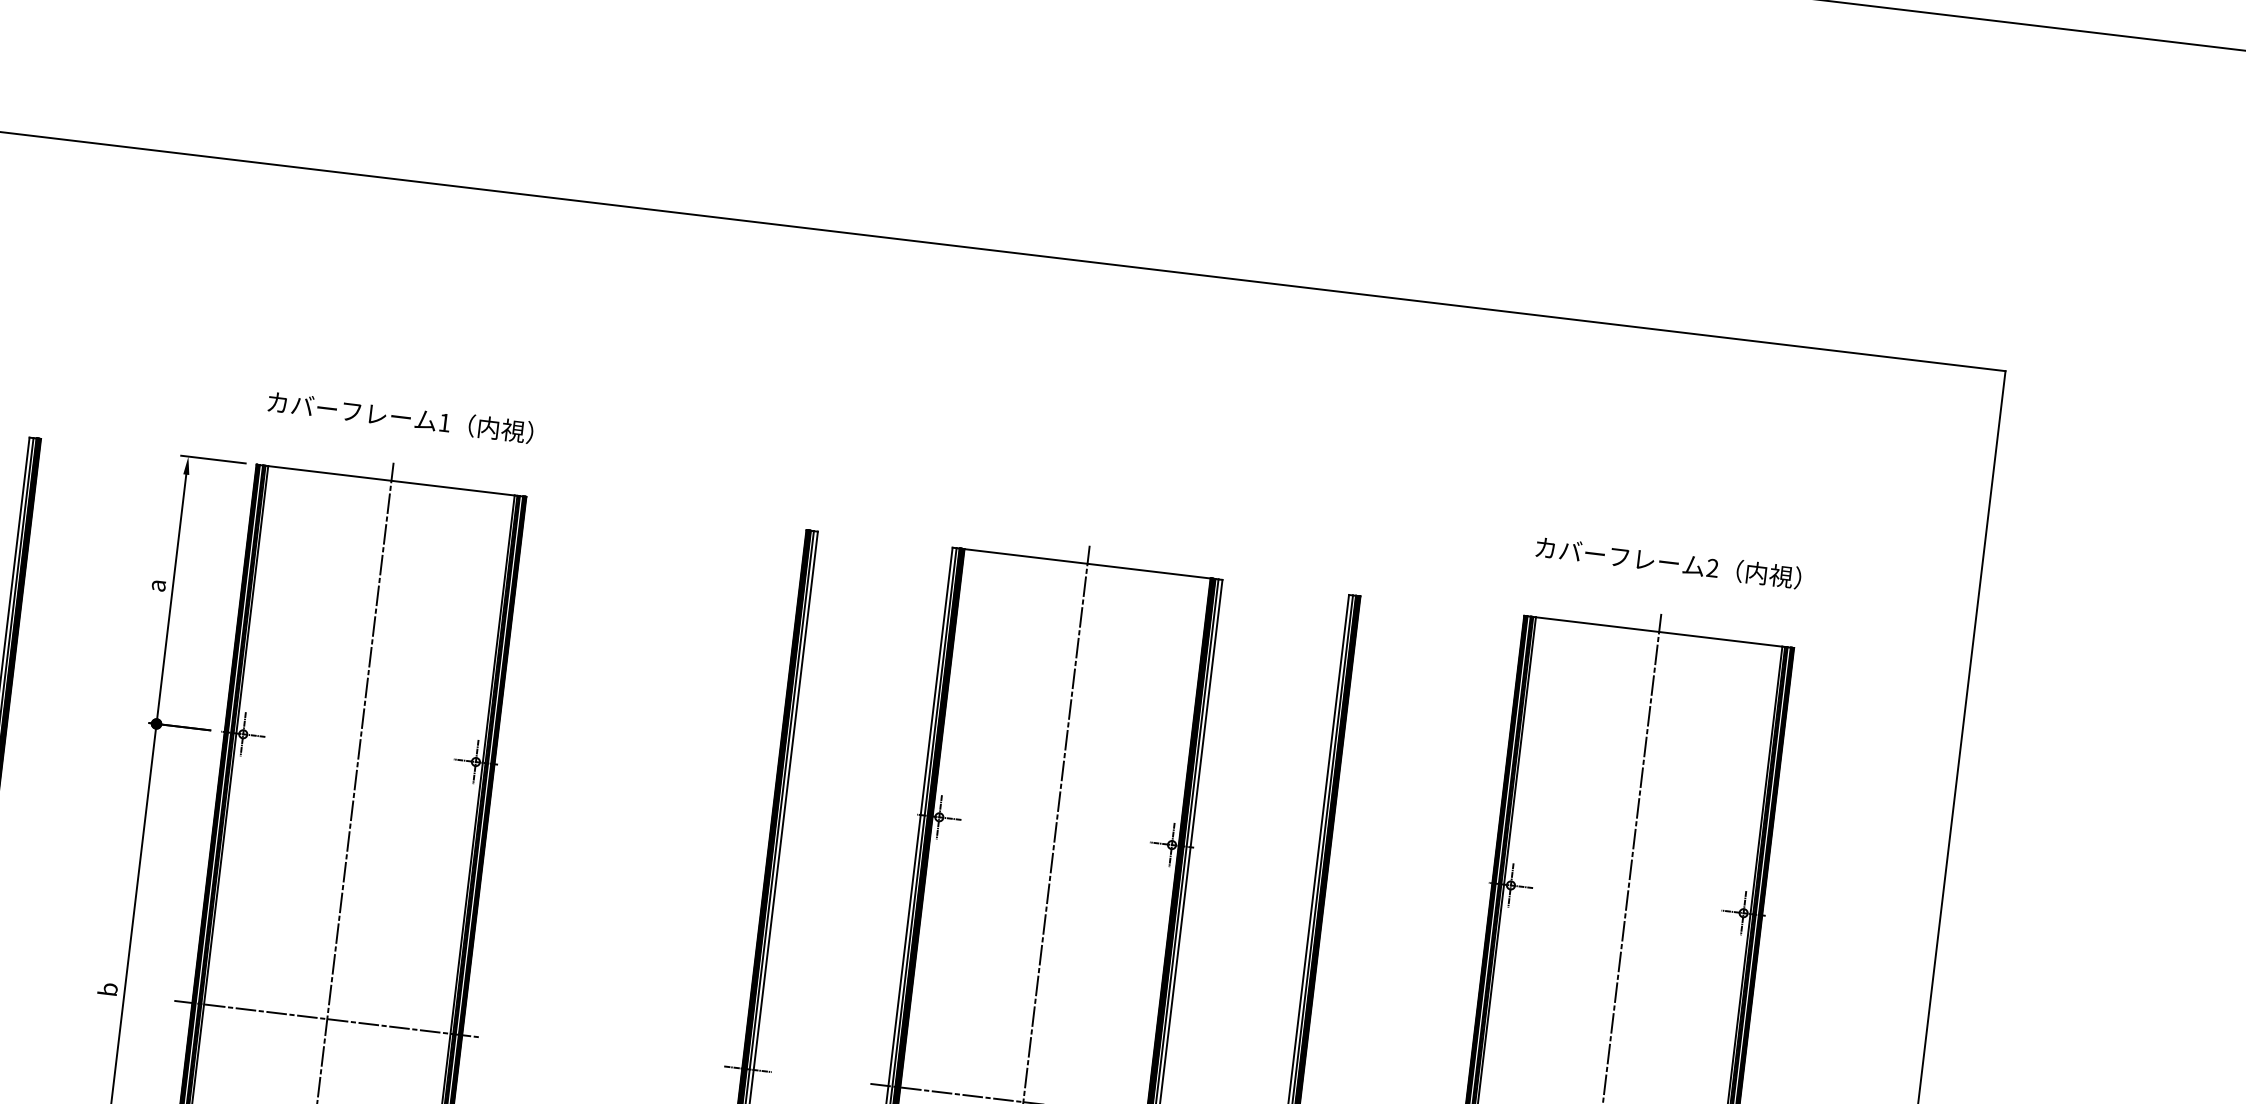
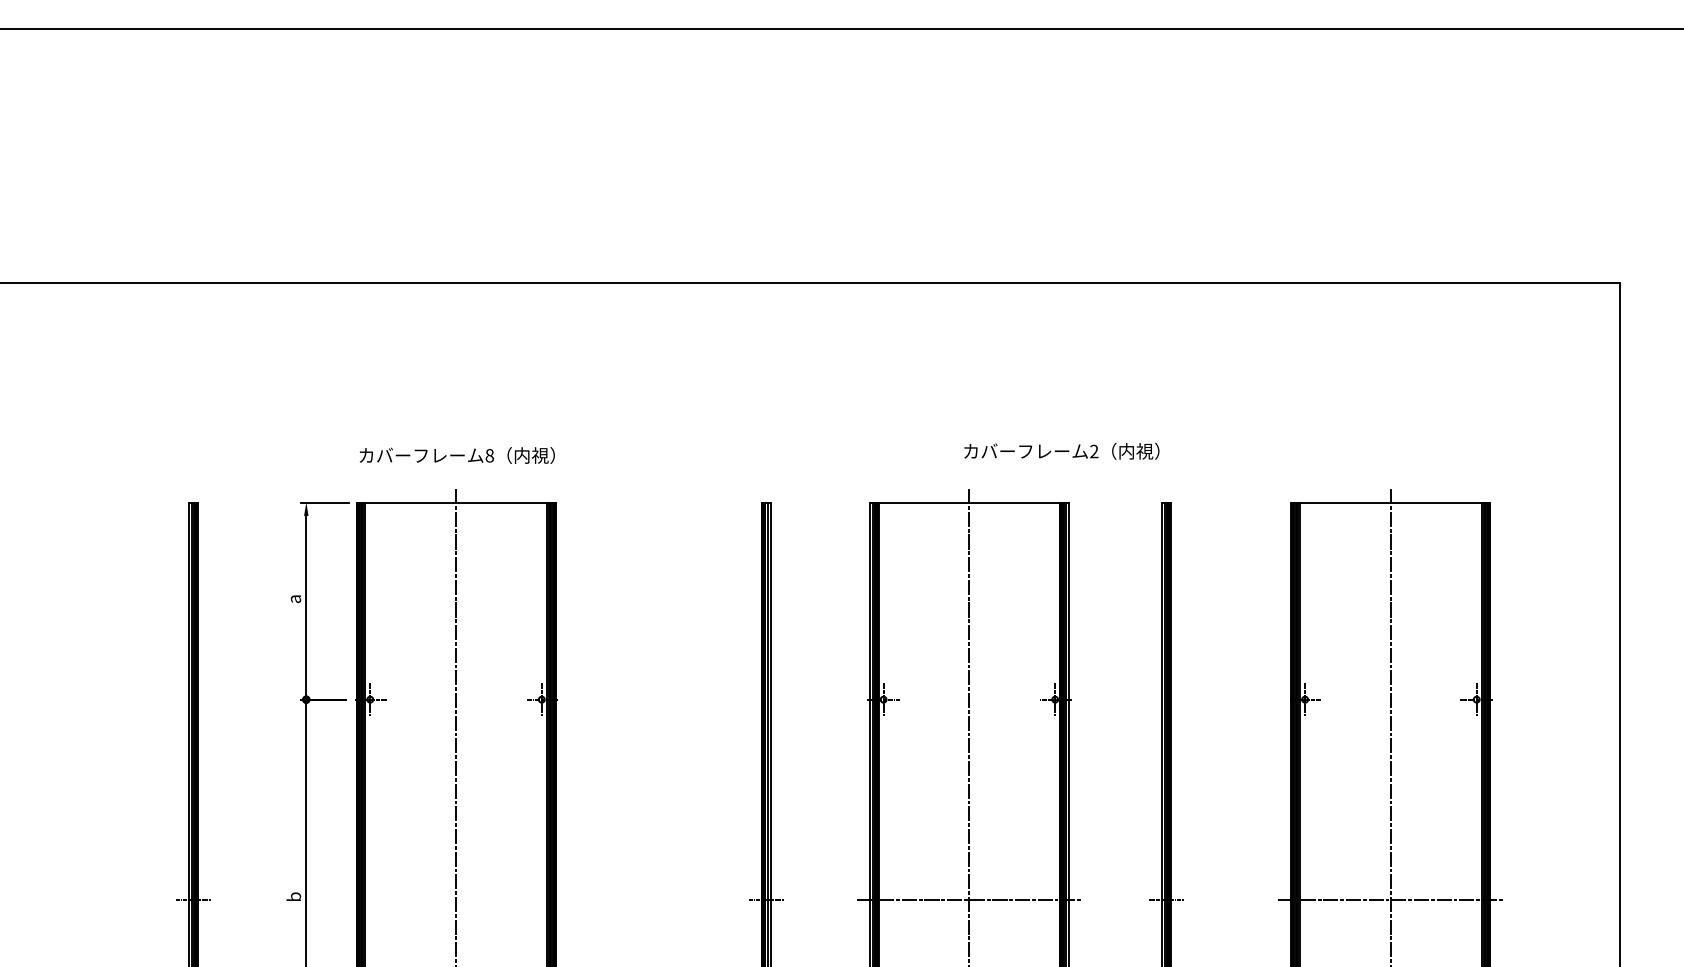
text: (444, 422) -> (489, 455), 1 -> 8
text: (1668, 562) -> (1061, 451), moved
line: (326, 1019) -> (455, 899), removed

